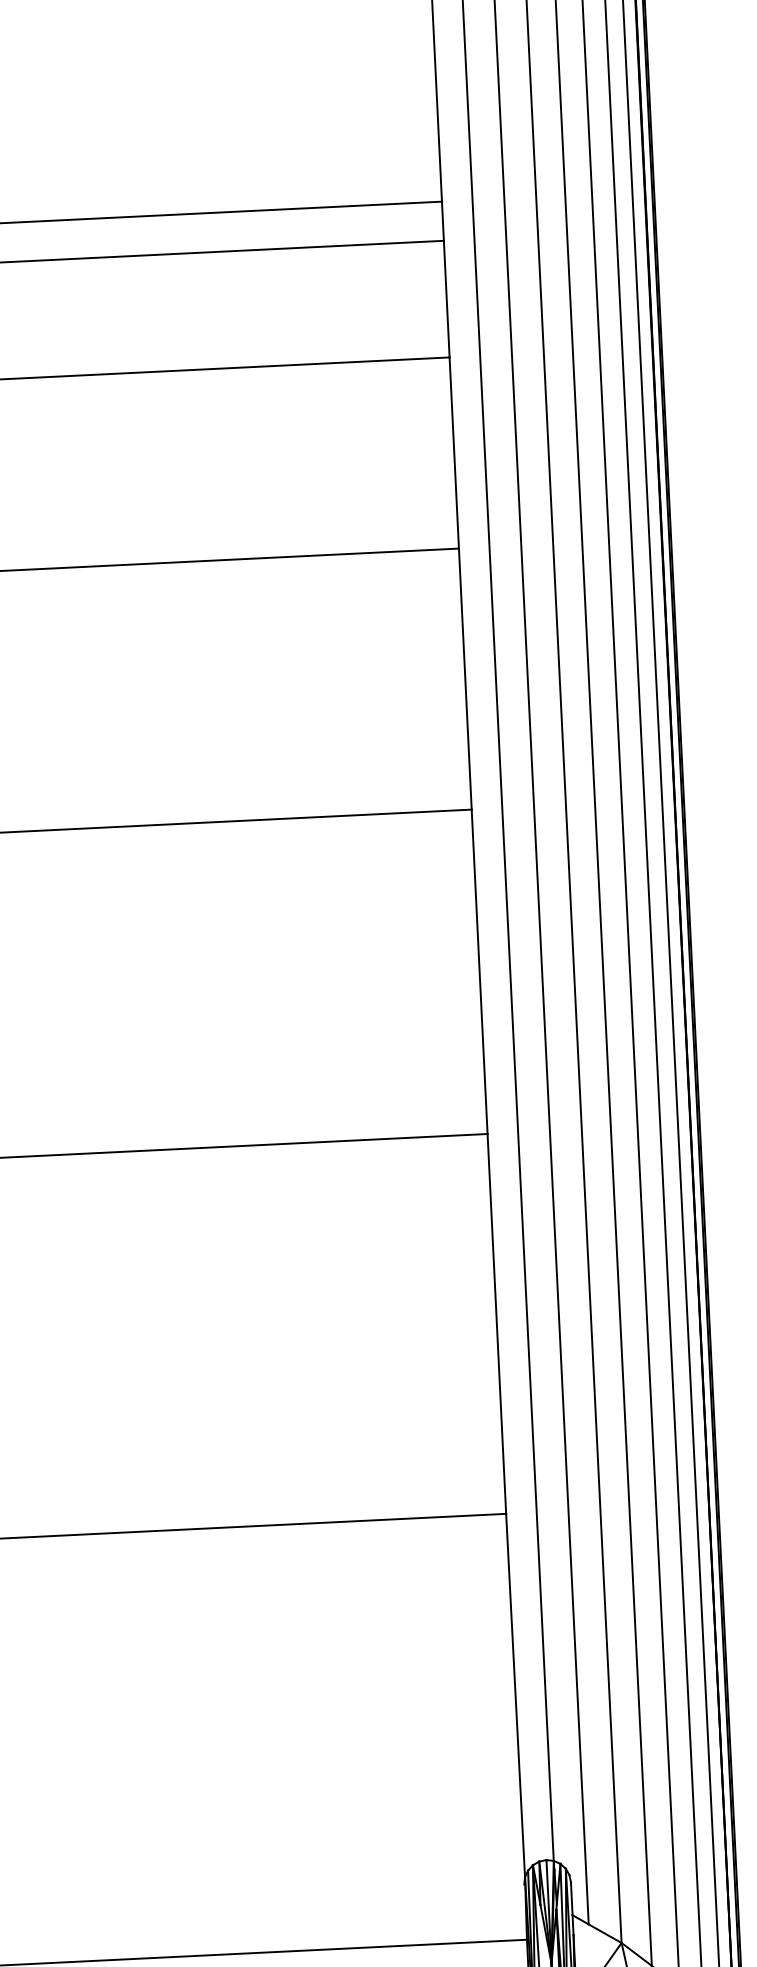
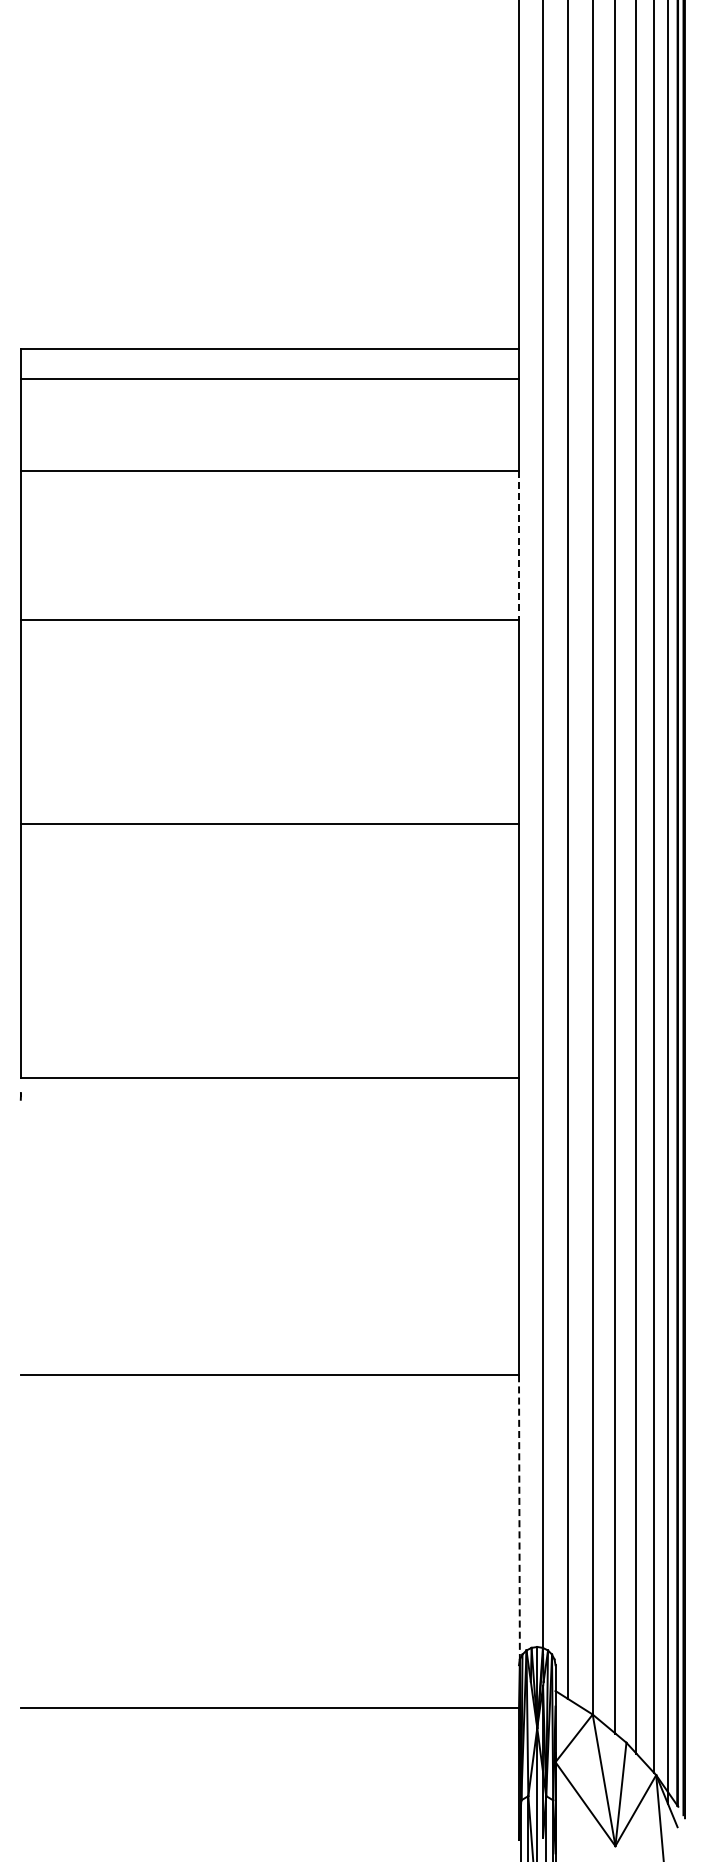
line: (454, 453) -> (519, 545), solid -> dashed
line: (515, 1695) -> (519, 1517), solid -> dashed

